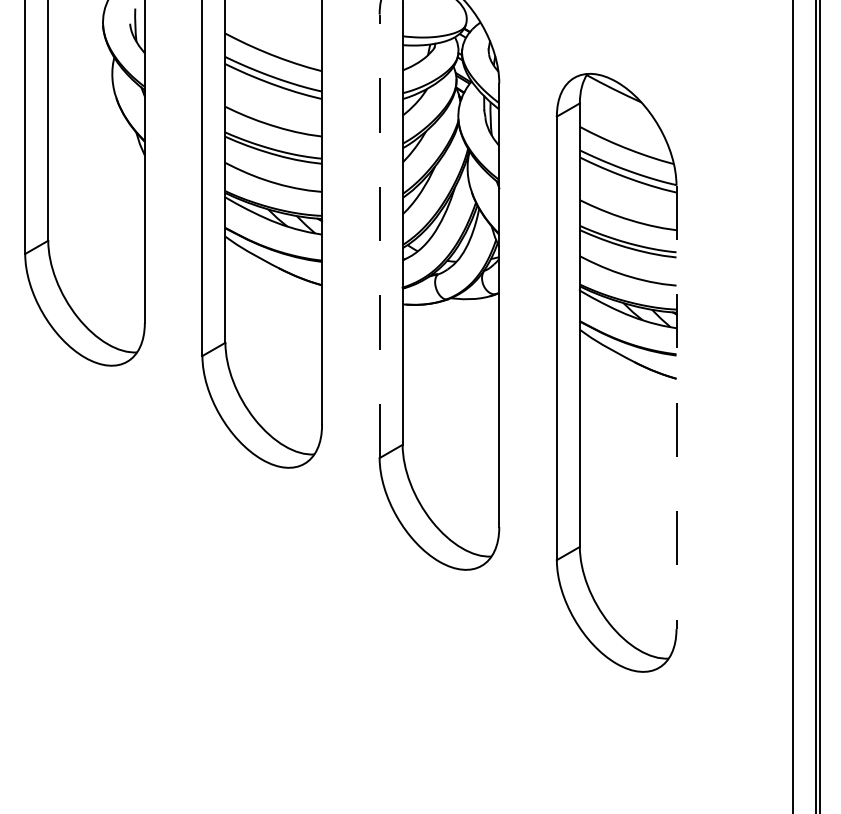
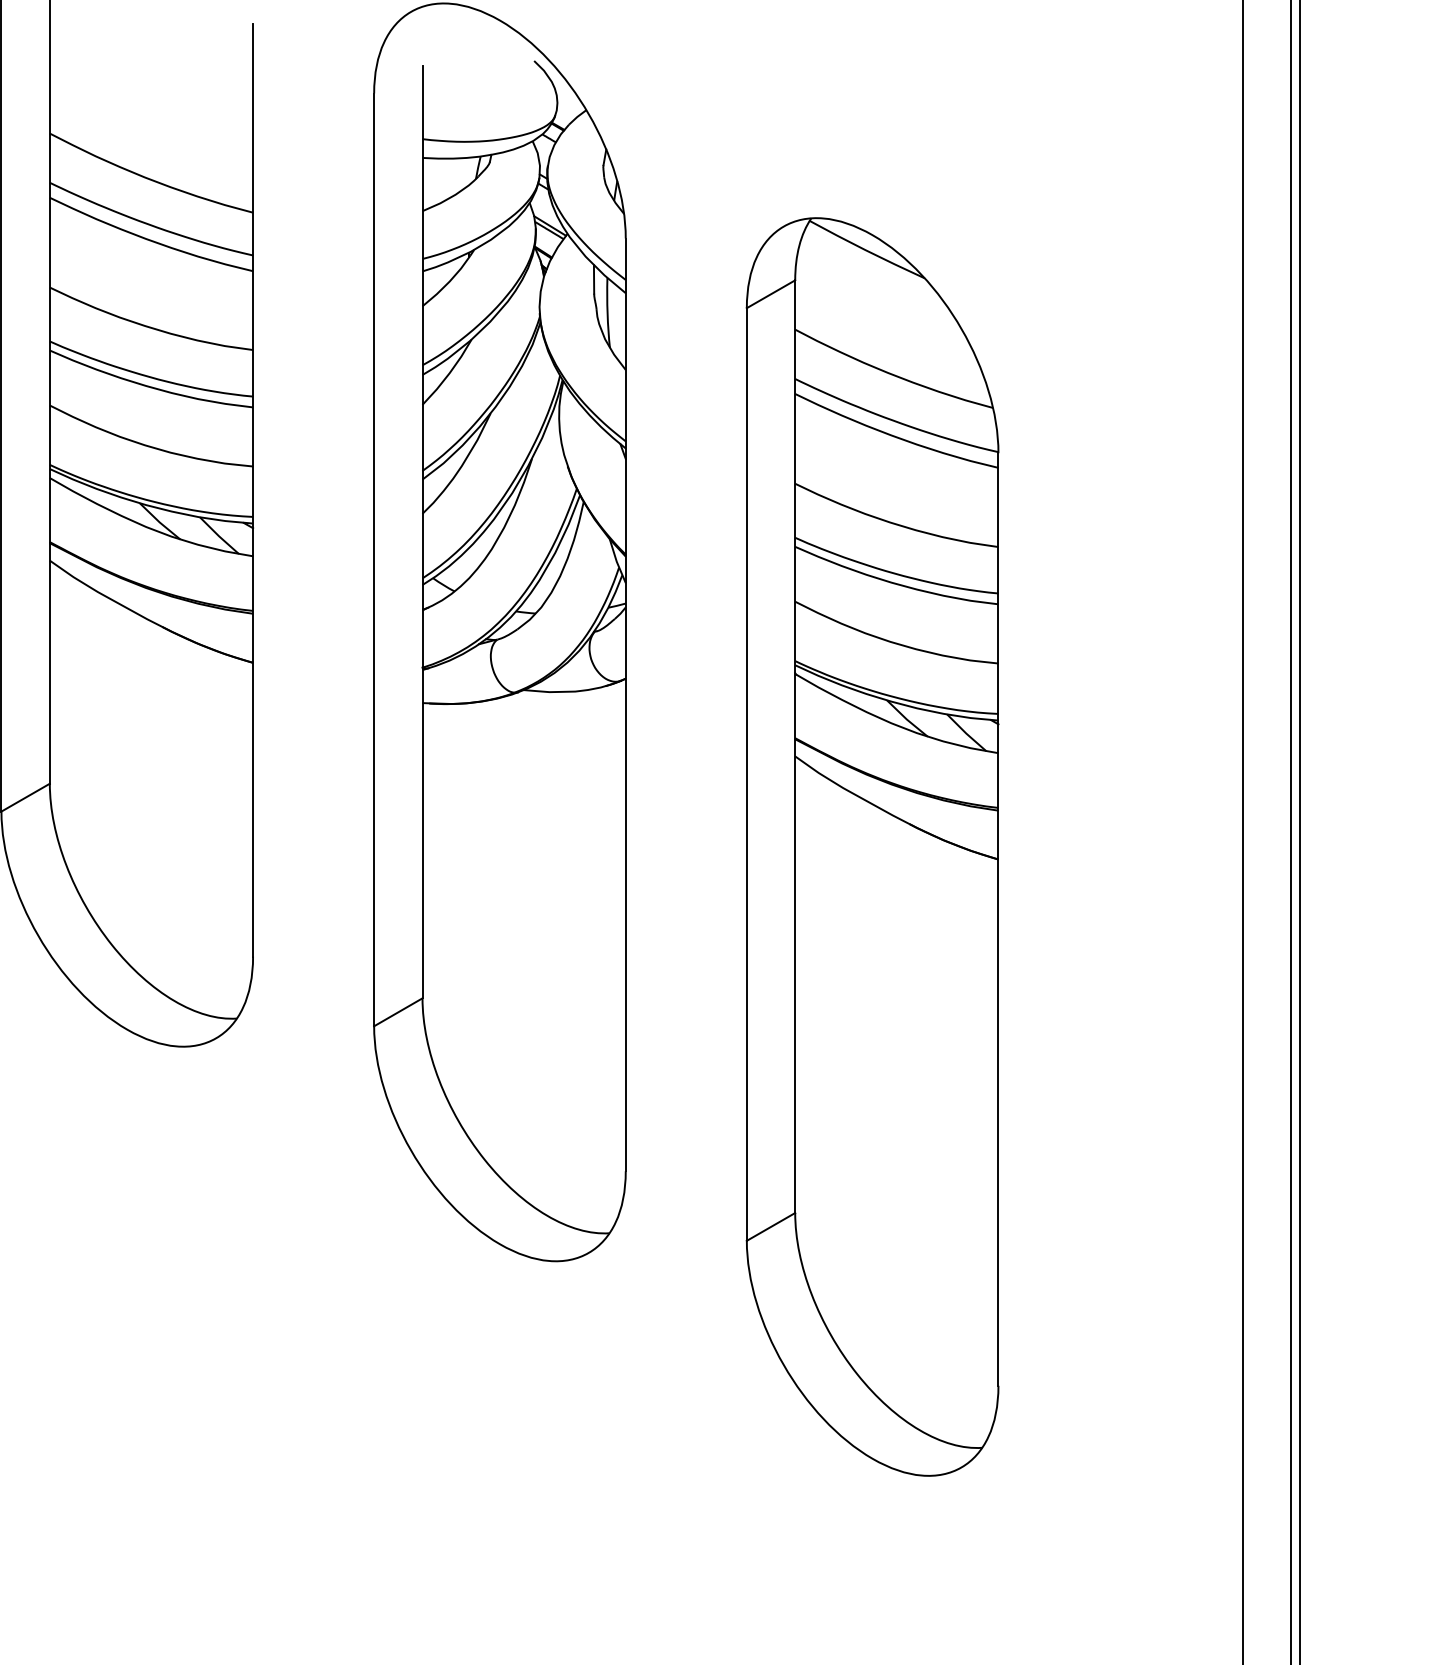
line: (379, 236) -> (373, 560), dashed -> solid
line: (676, 407) -> (998, 919), dashed -> solid

